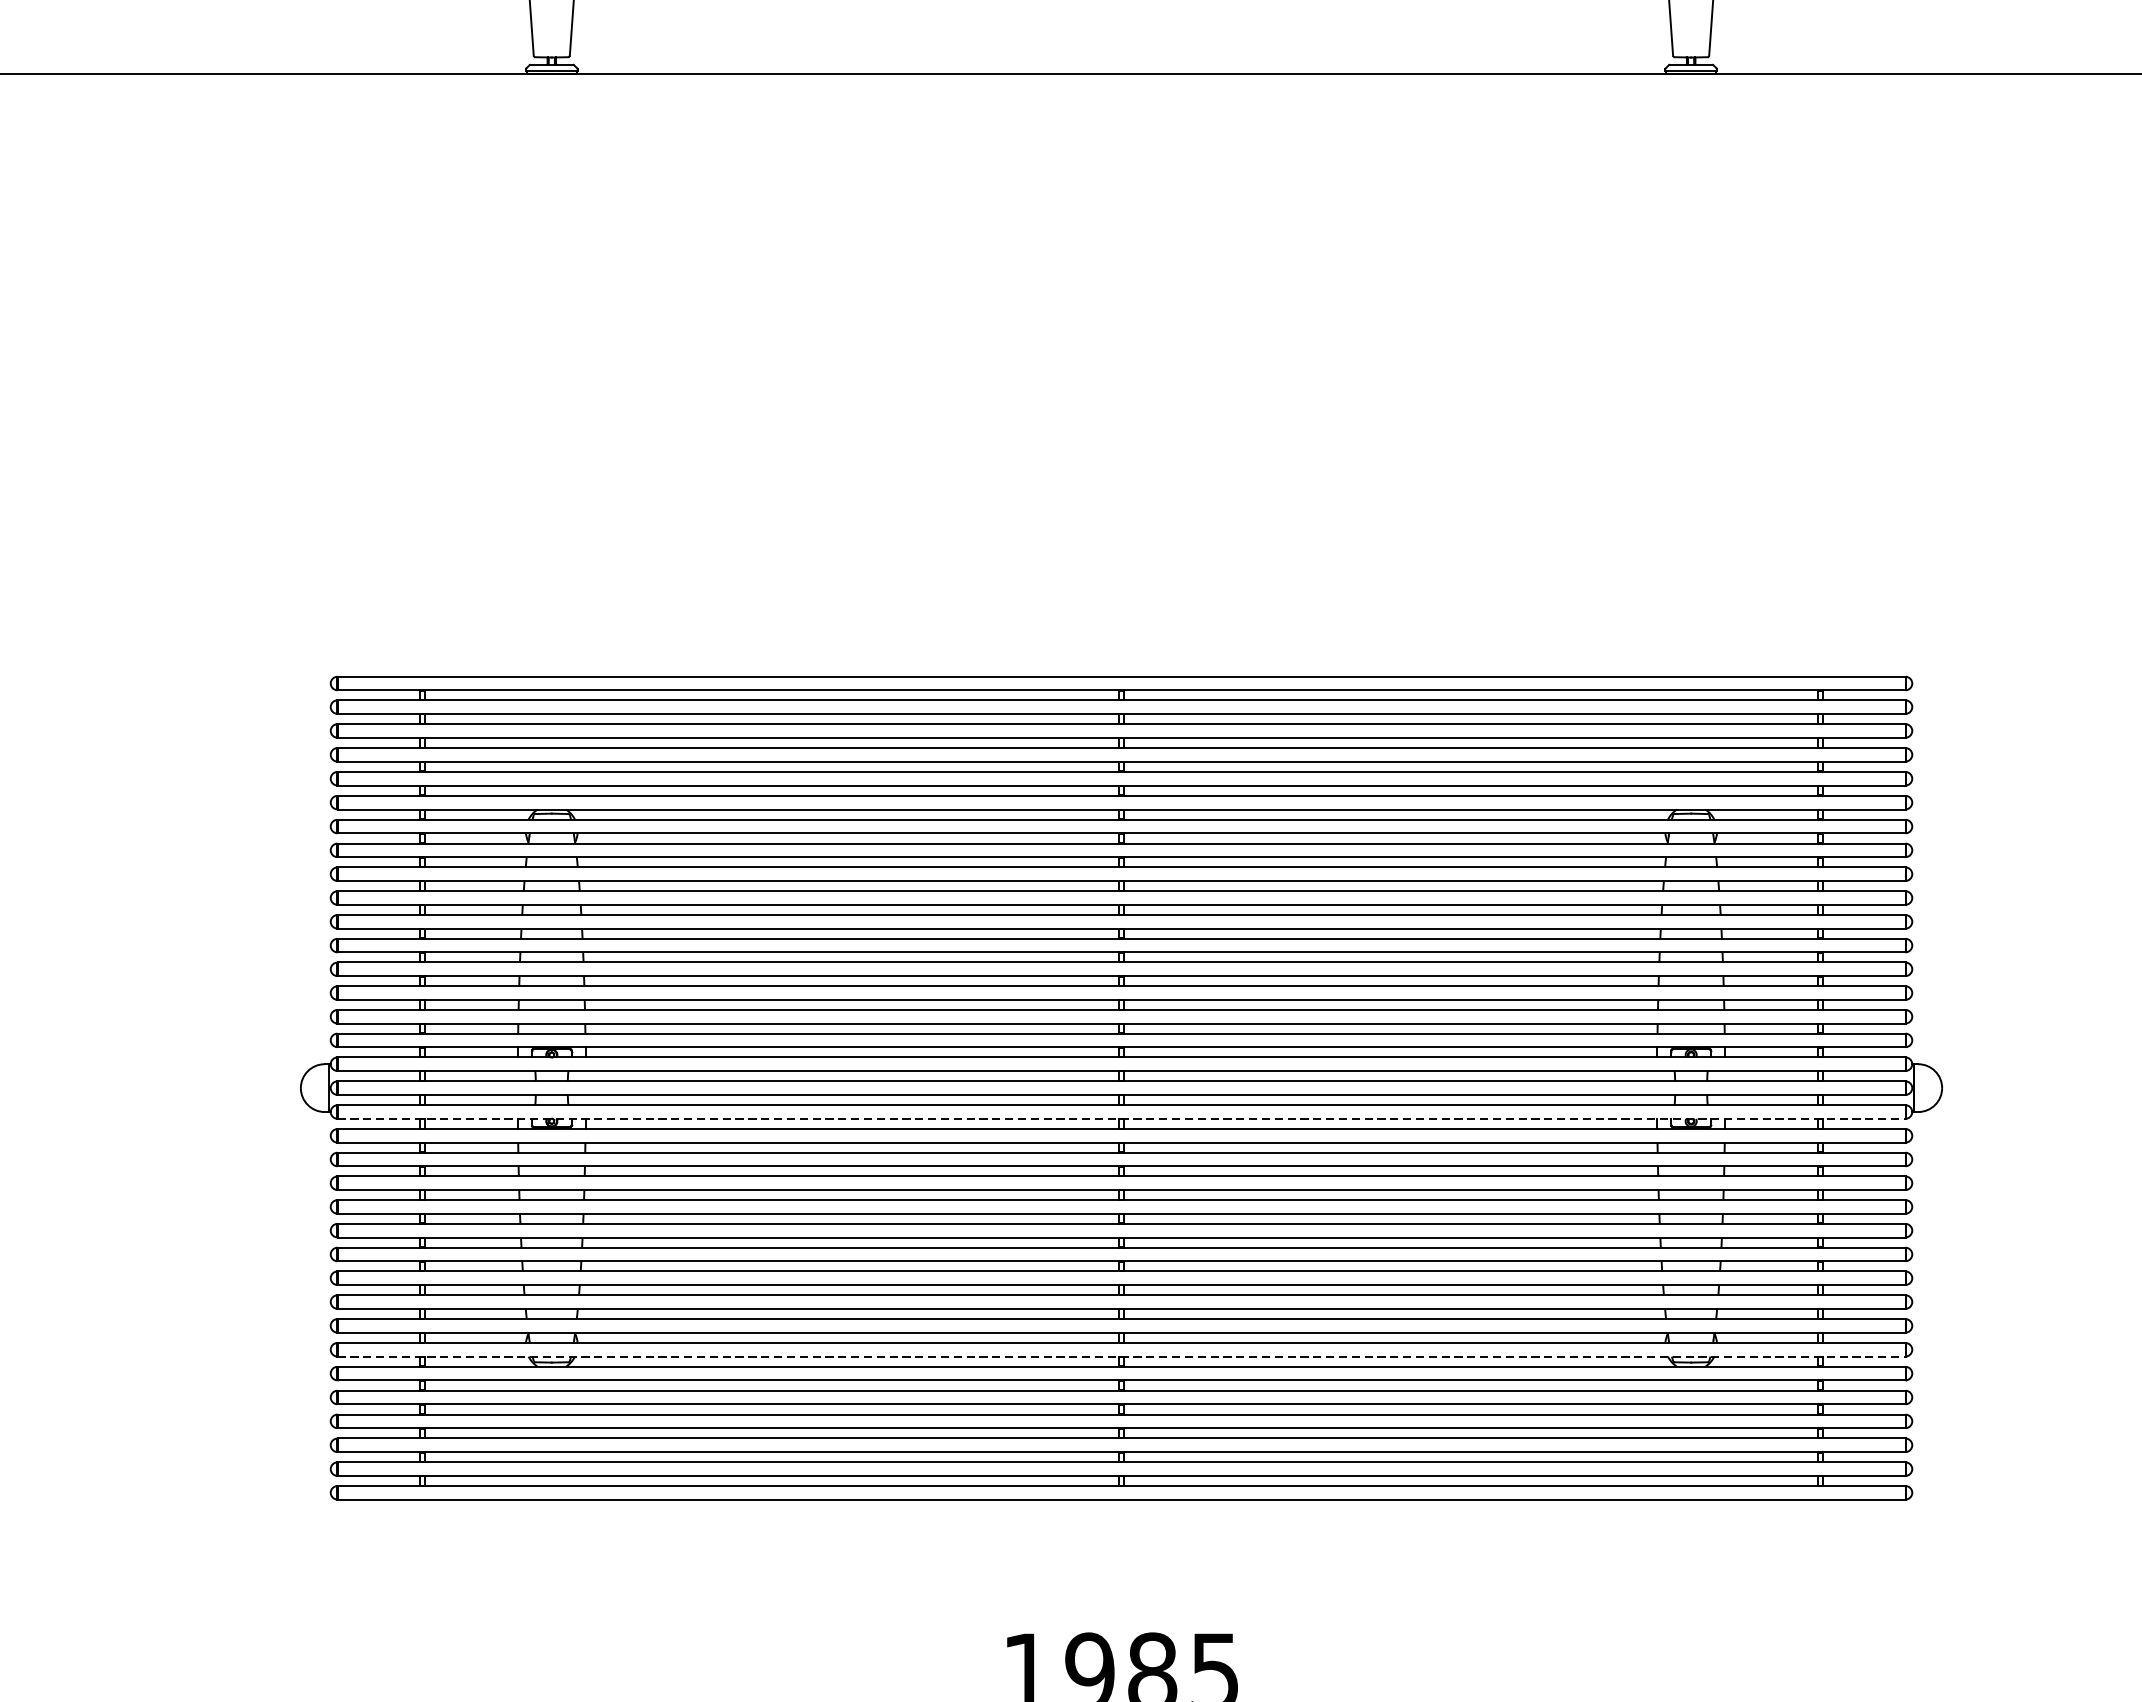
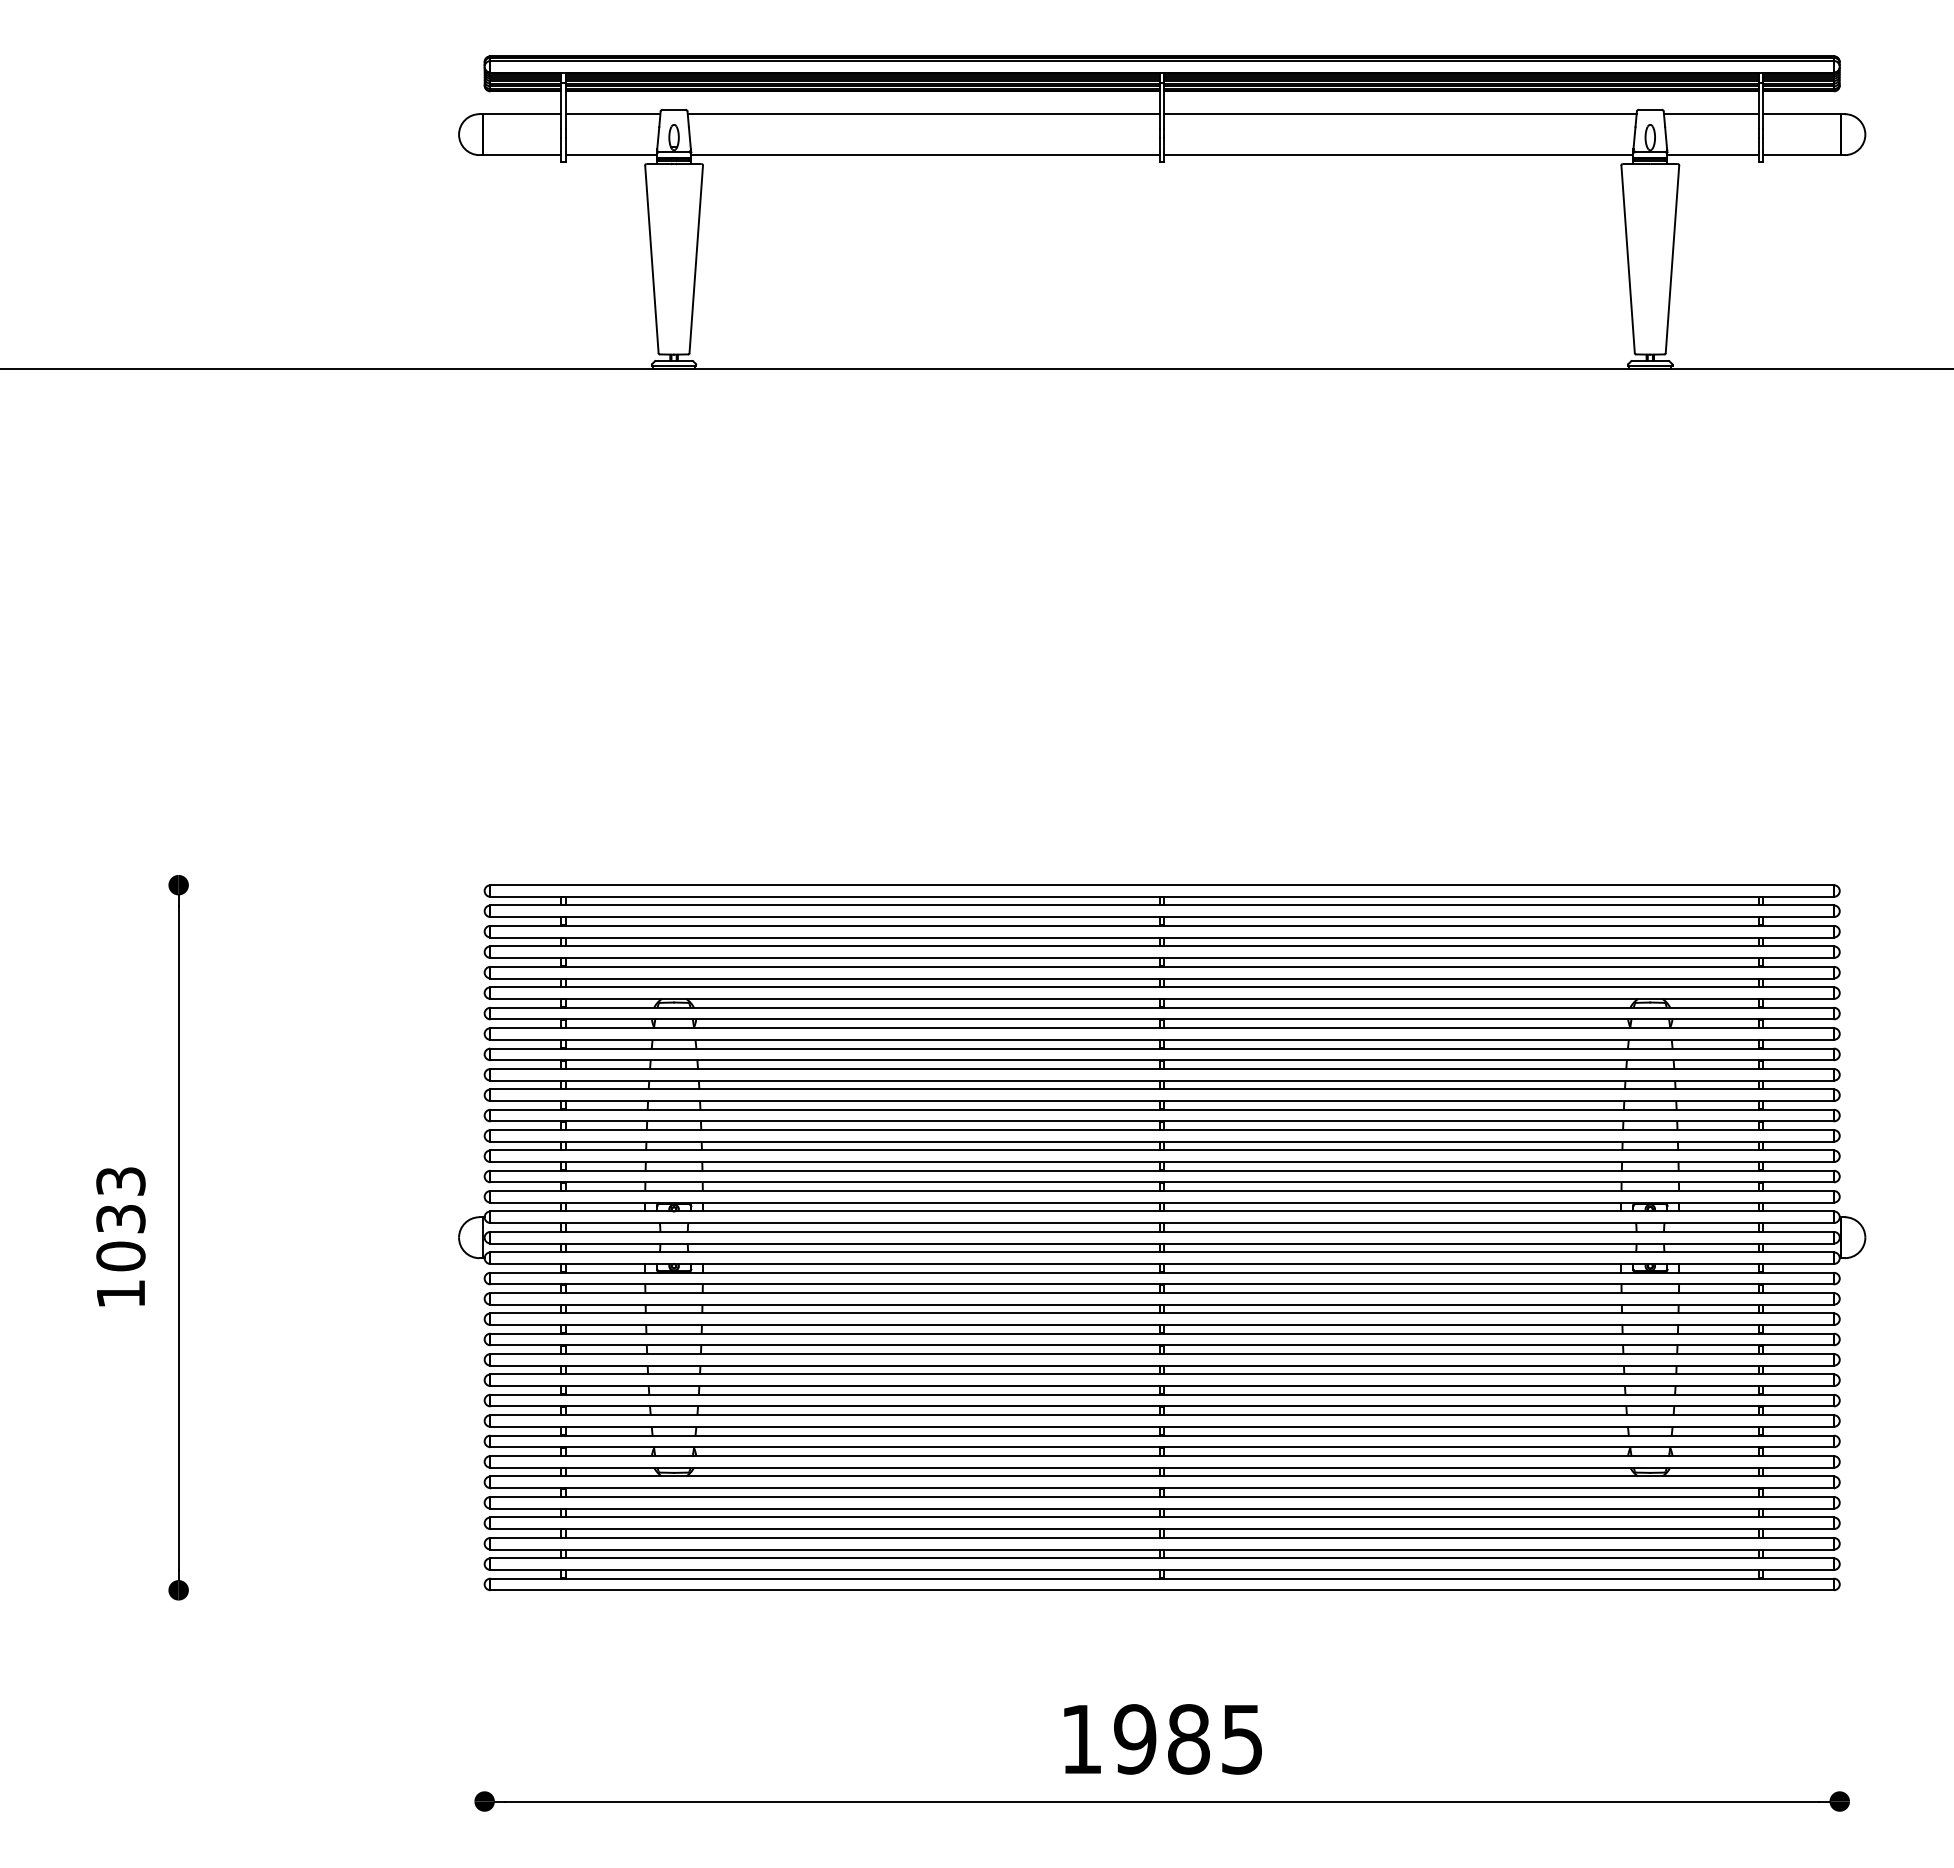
line: (1121, 1119) -> (1162, 1264), dashed -> solid
line: (1121, 1356) -> (1162, 1467), dashed -> solid

